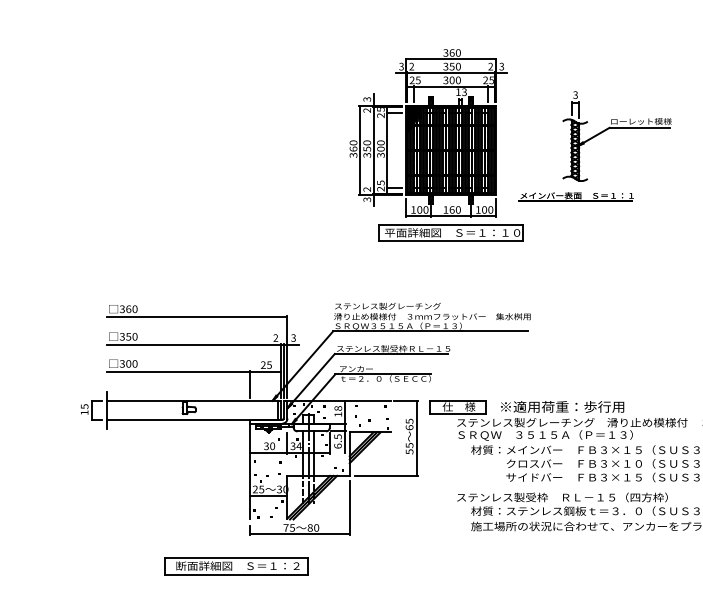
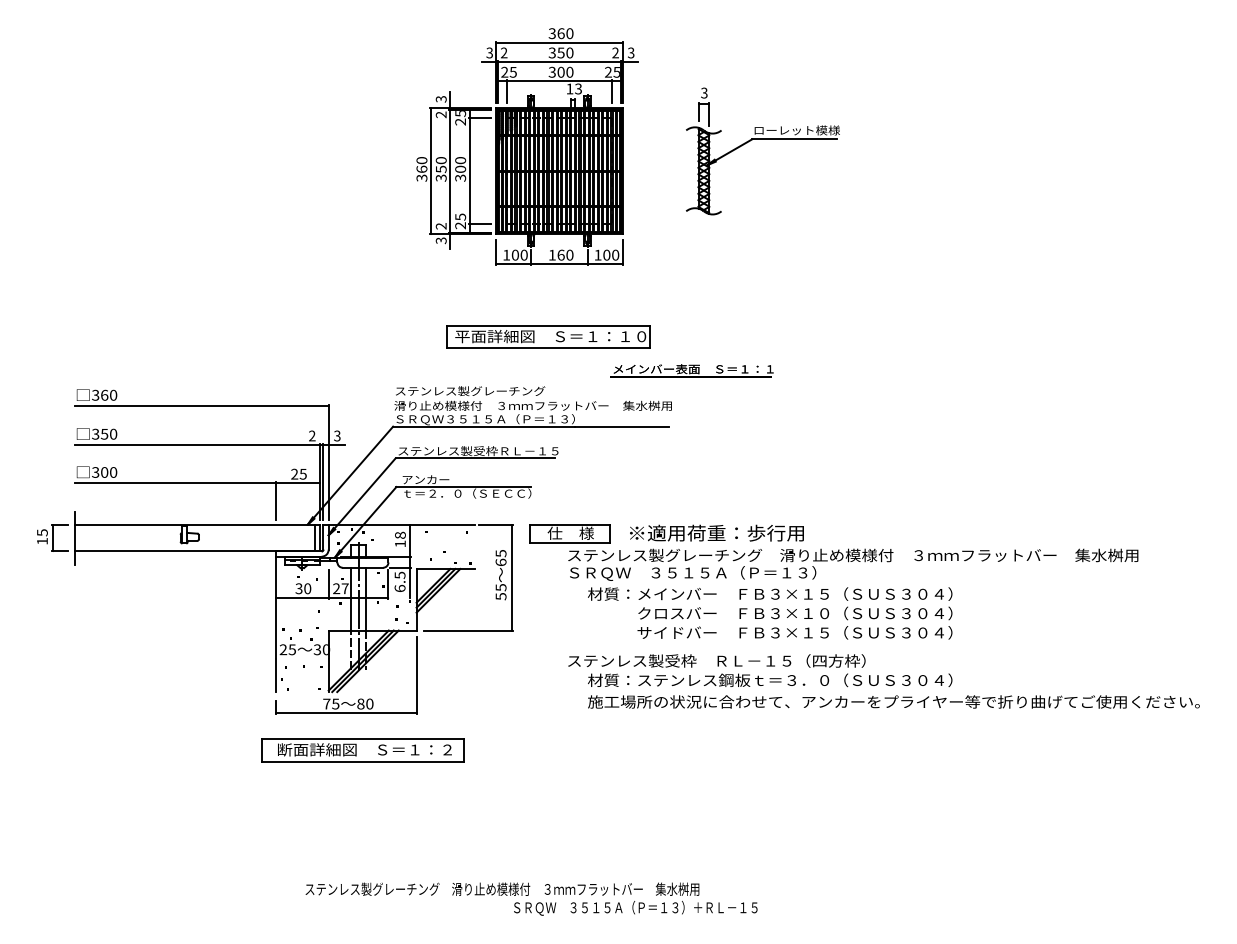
part: (616, 127) -> (762, 139), moved
part: (575, 196) -> (691, 370), moved
part: (450, 232) -> (548, 336), moved
text: (296, 446) -> (341, 588), 34 -> 27
line: (268, 495) -> (301, 658), removed
part: (236, 566) -> (362, 750), moved

